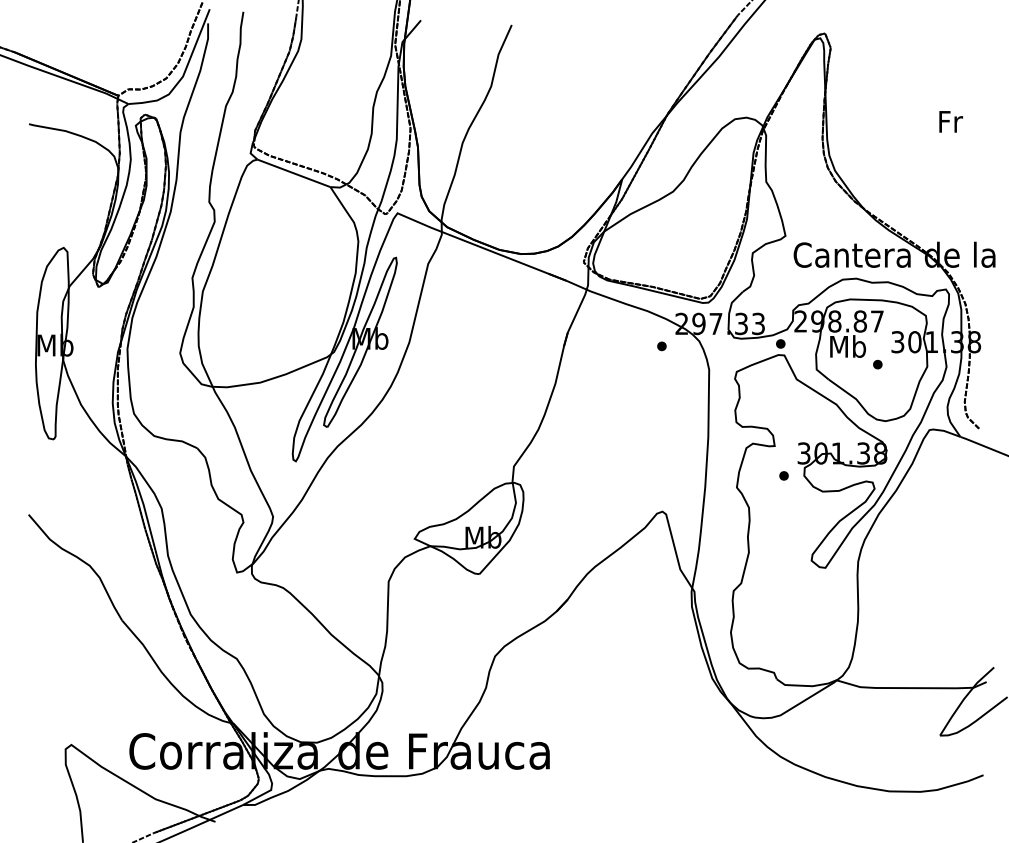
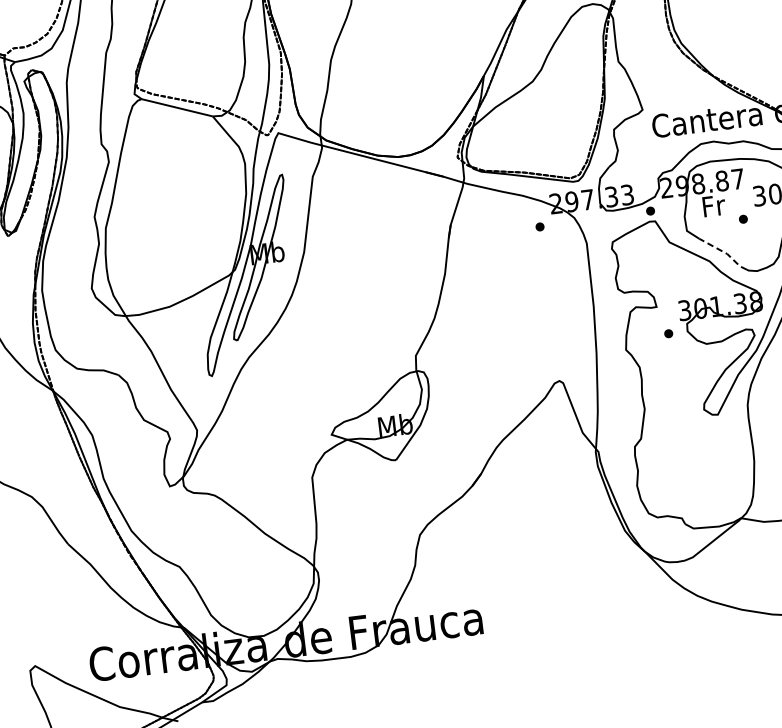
text: (848, 346) -> (713, 205), Mb -> Fr
line: (854, 398) -> (725, 253), solid -> dashed

